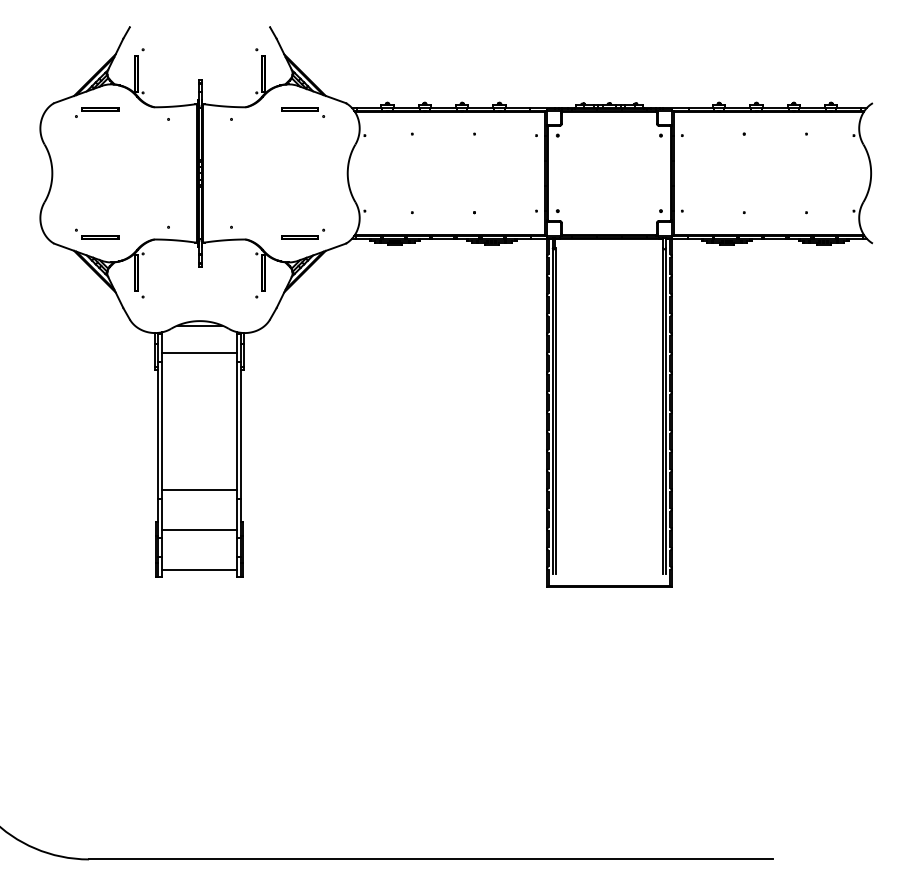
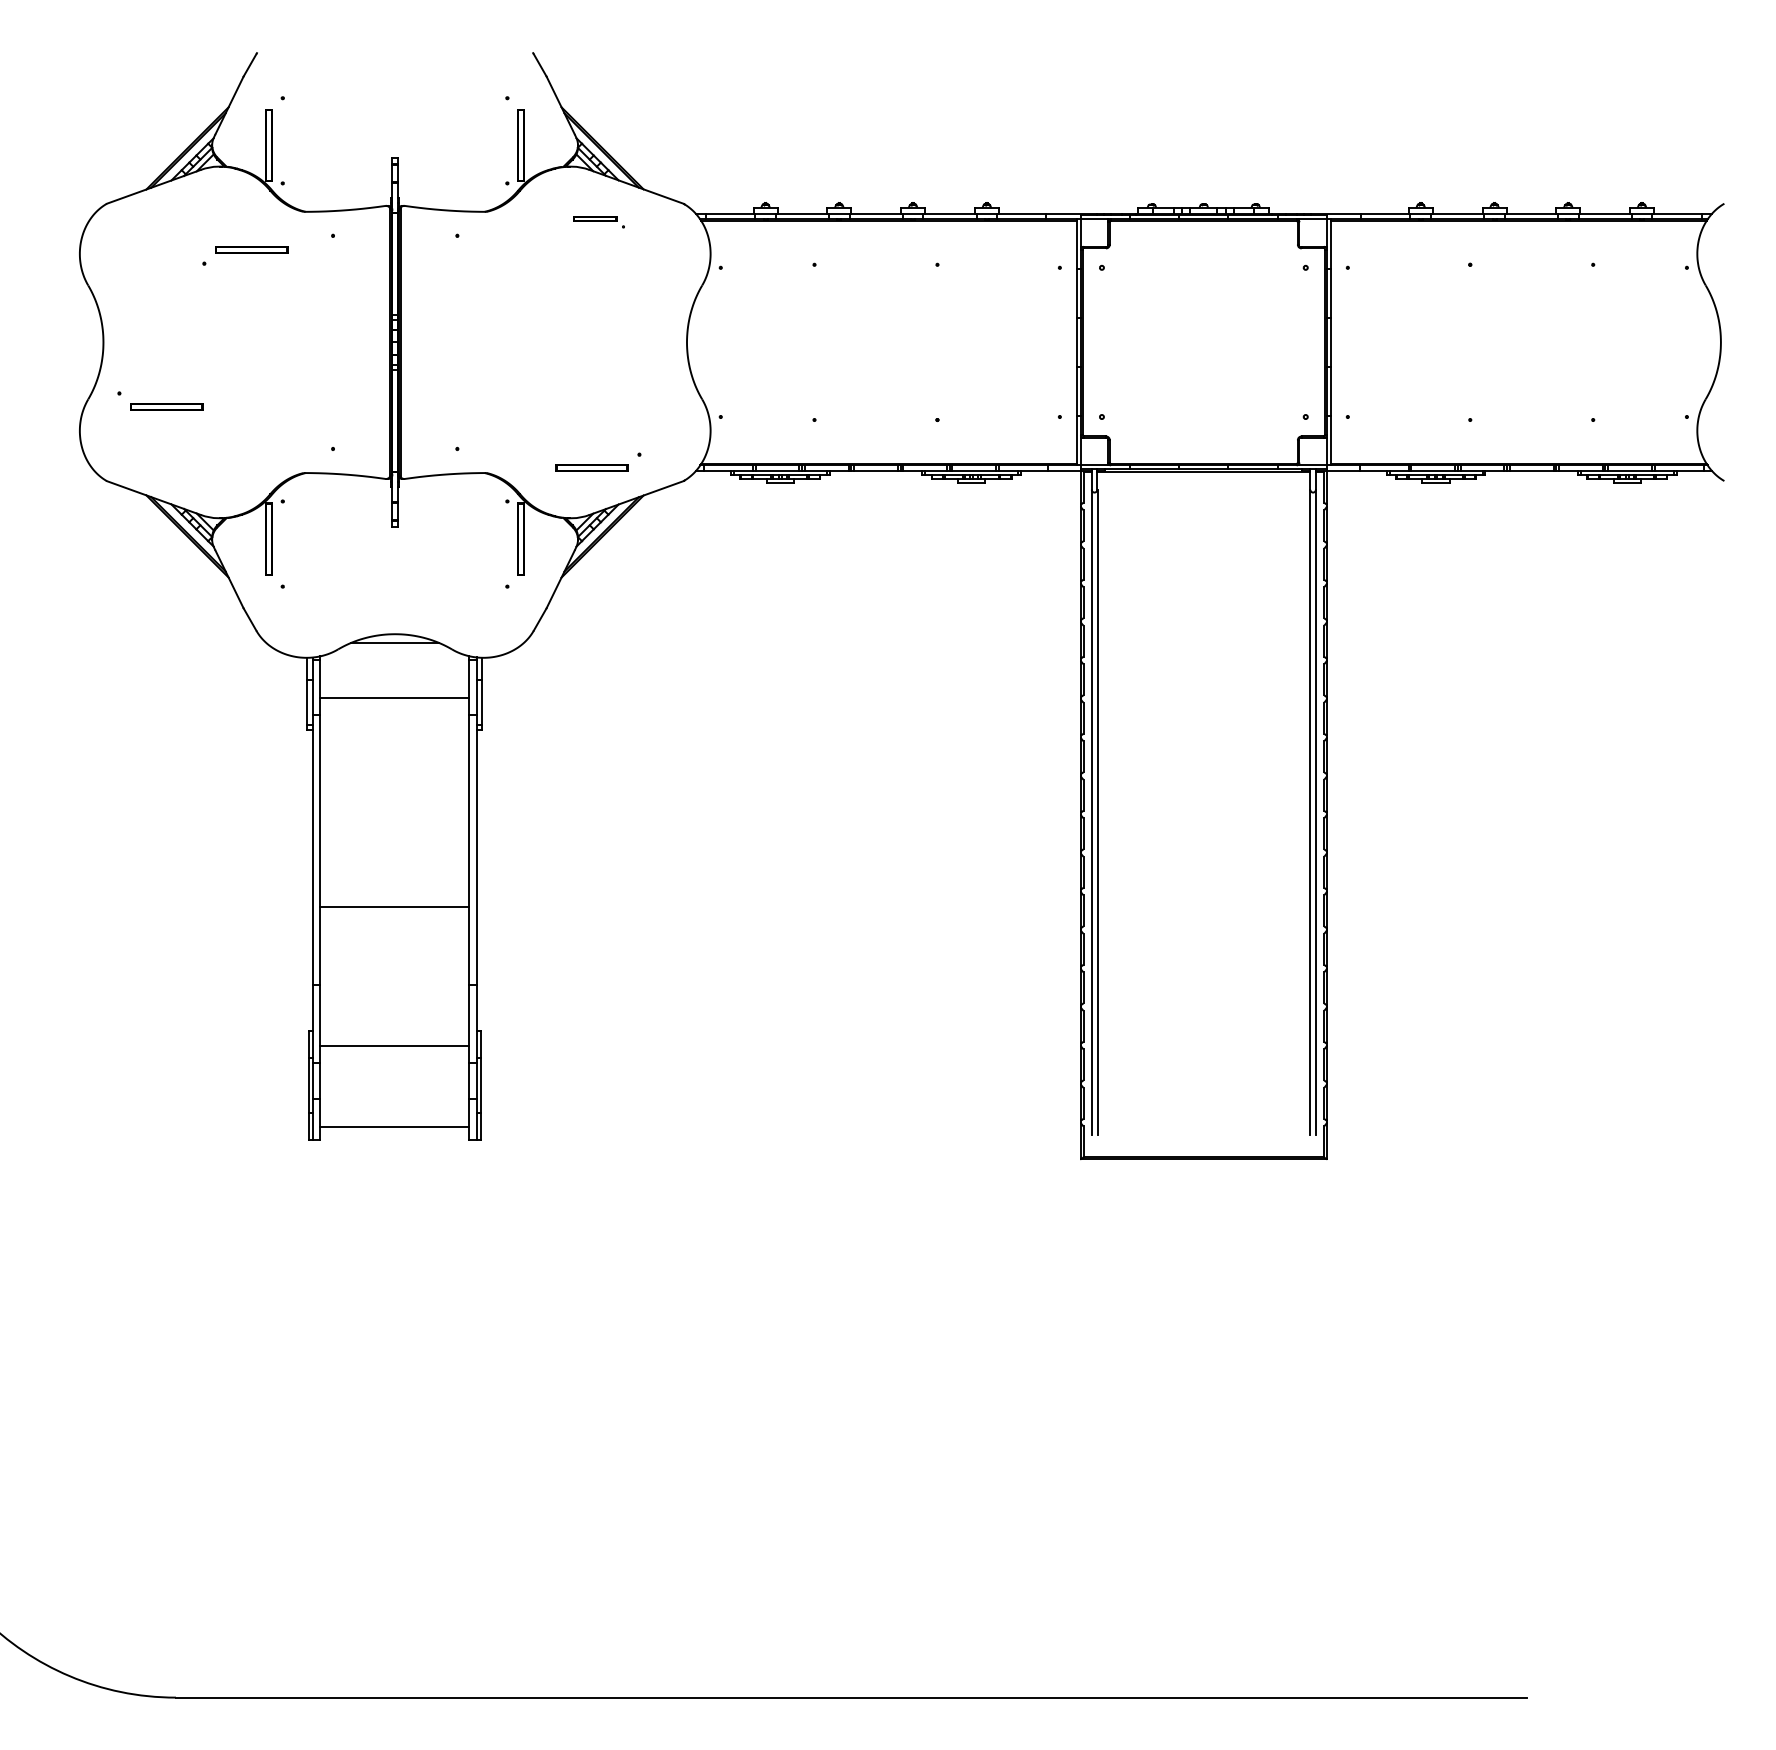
part: (97, 112) -> (245, 255), moved
part: (303, 112) -> (599, 222), size x0.6
part: (97, 233) -> (161, 399), moved
line: (199, 490) -> (394, 907), moved

